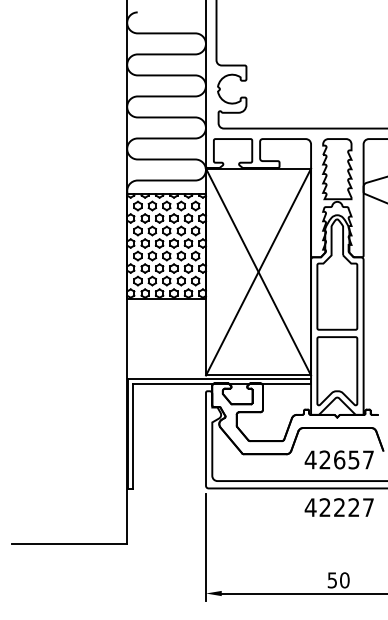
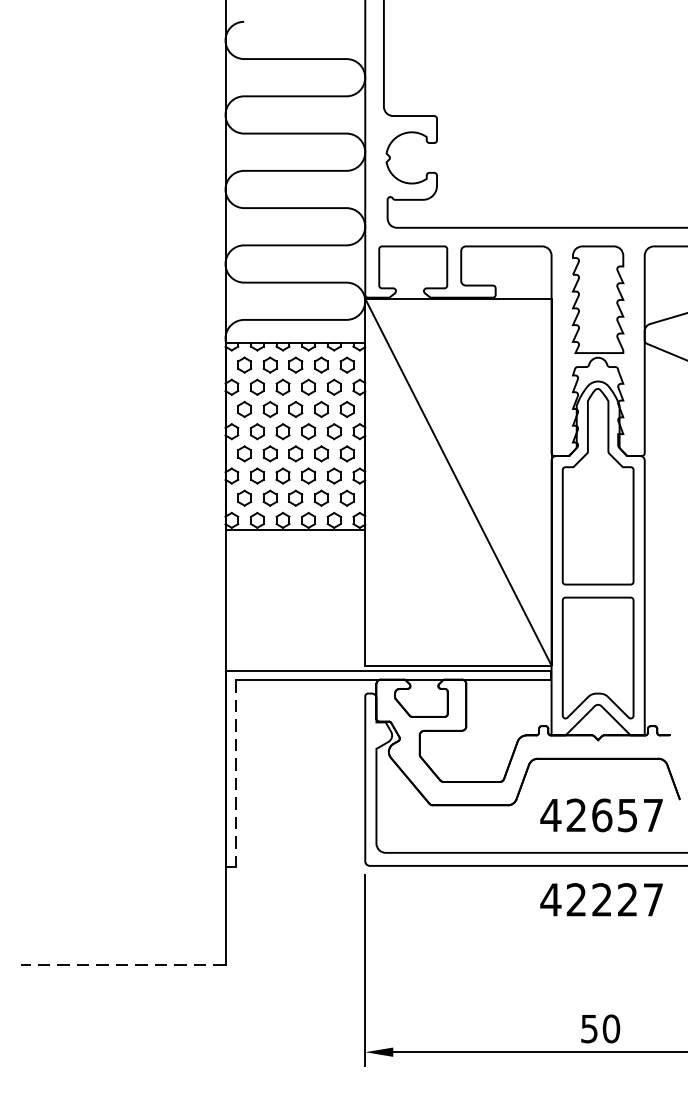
line: (258, 271) -> (458, 481), removed
line: (132, 436) -> (234, 773), solid -> dashed
line: (69, 544) -> (123, 965), solid -> dashed

